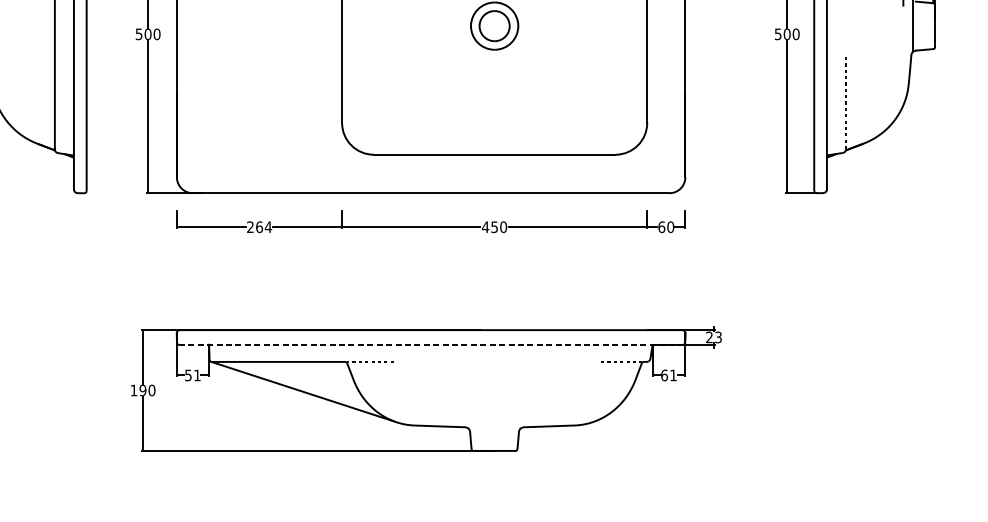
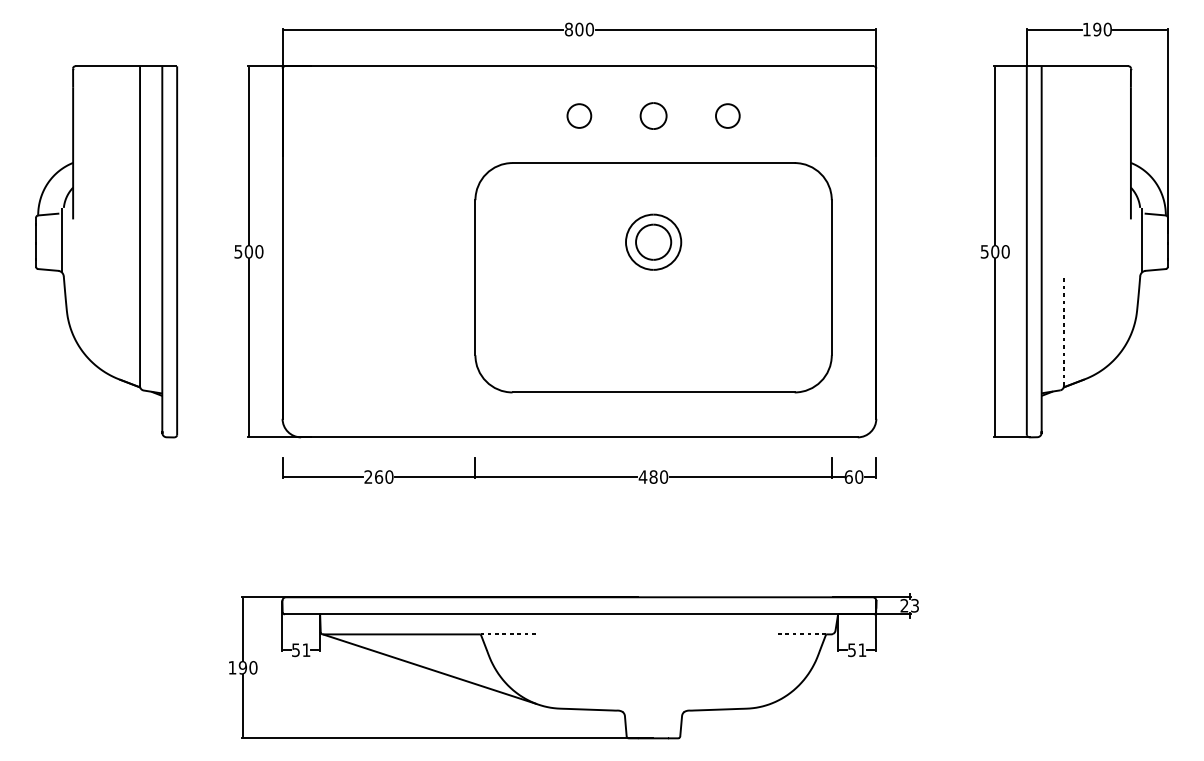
text: (268, 226) -> (389, 476), 264 -> 260
text: (494, 226) -> (653, 476), 450 -> 480
line: (430, 344) -> (578, 614), dashed -> solid
text: (664, 375) -> (852, 650), 61 -> 51

